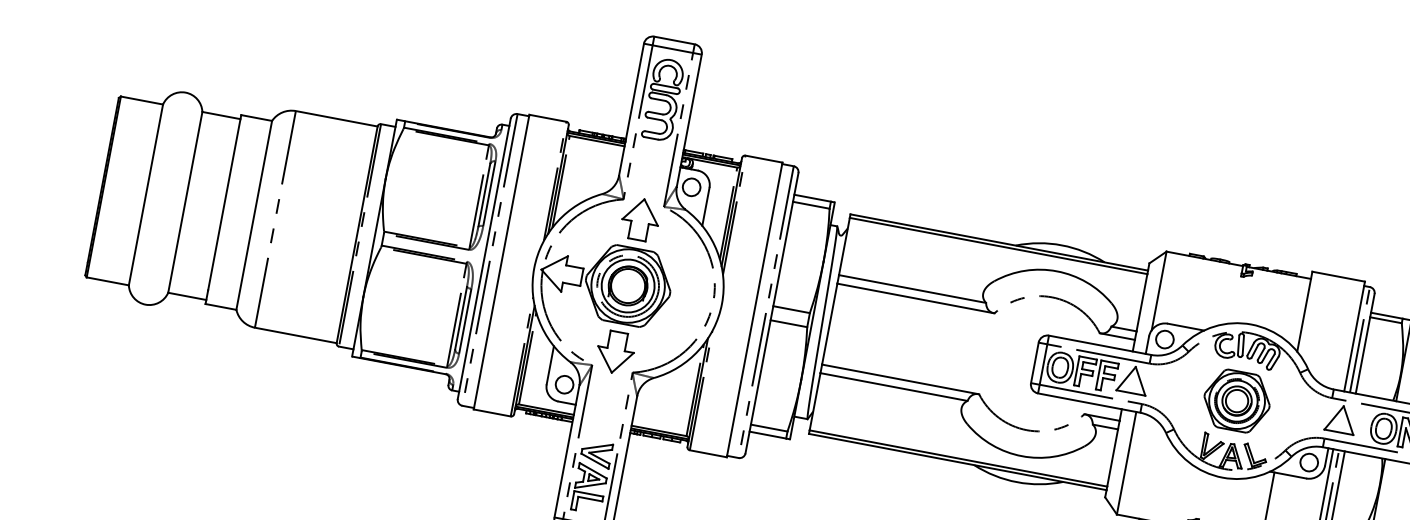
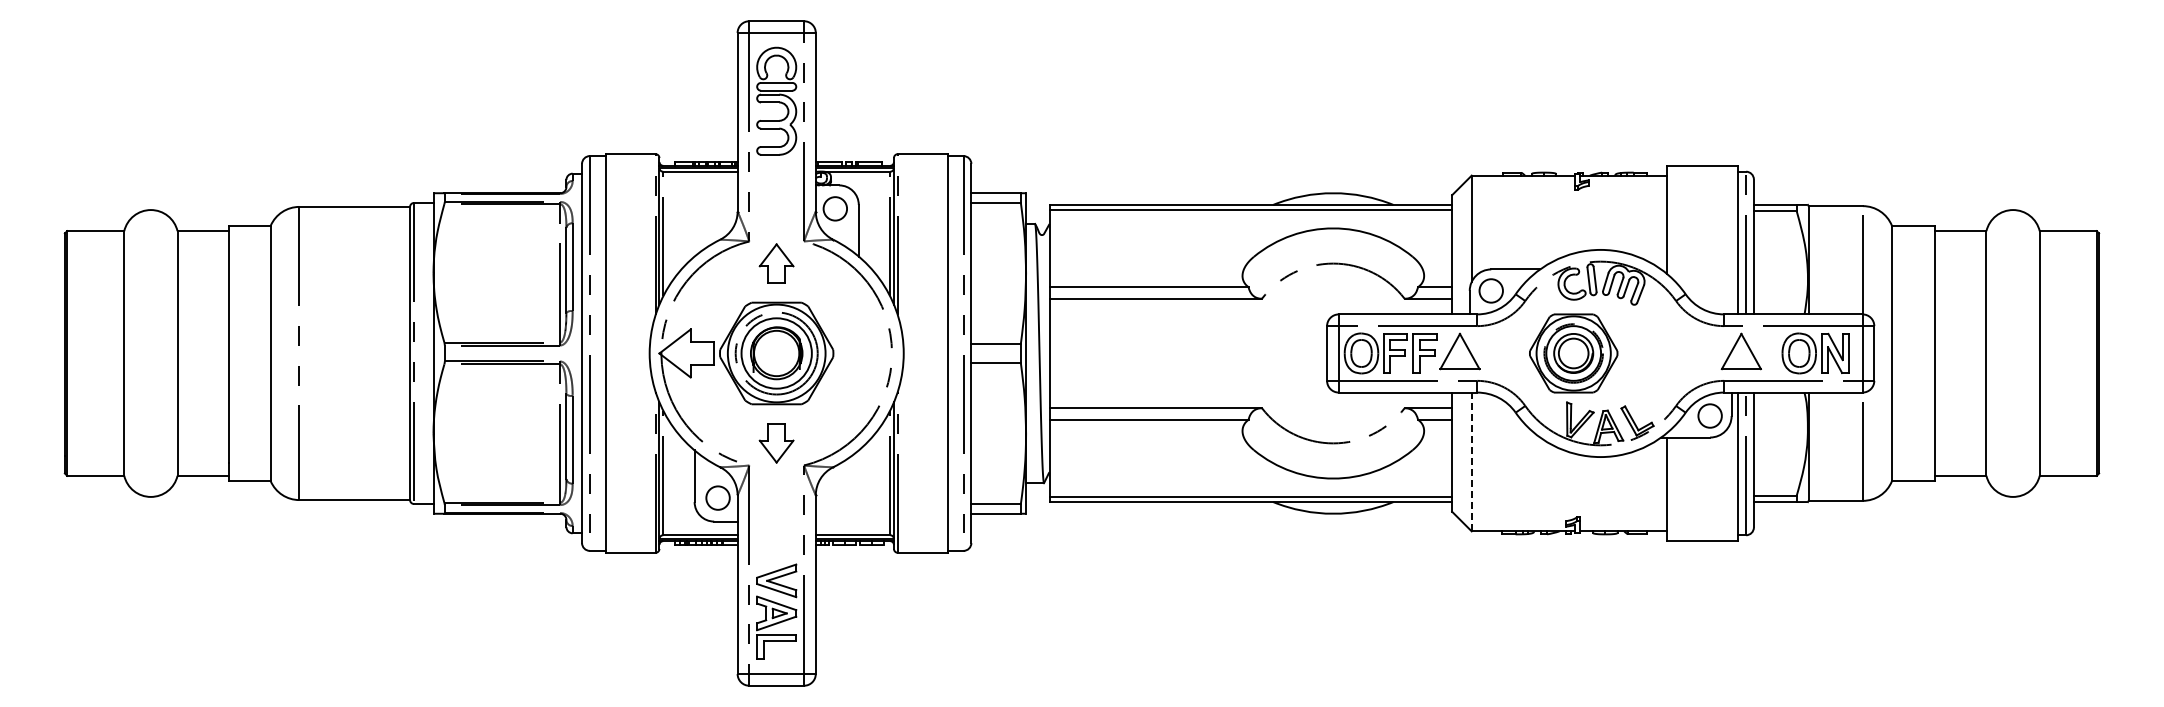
part: (640, 219) -> (776, 263), size x0.7
part: (615, 352) -> (776, 443), size x0.7
part: (1236, 401) -> (1573, 353), moved
line: (1126, 462) -> (1471, 461), solid -> dashed

